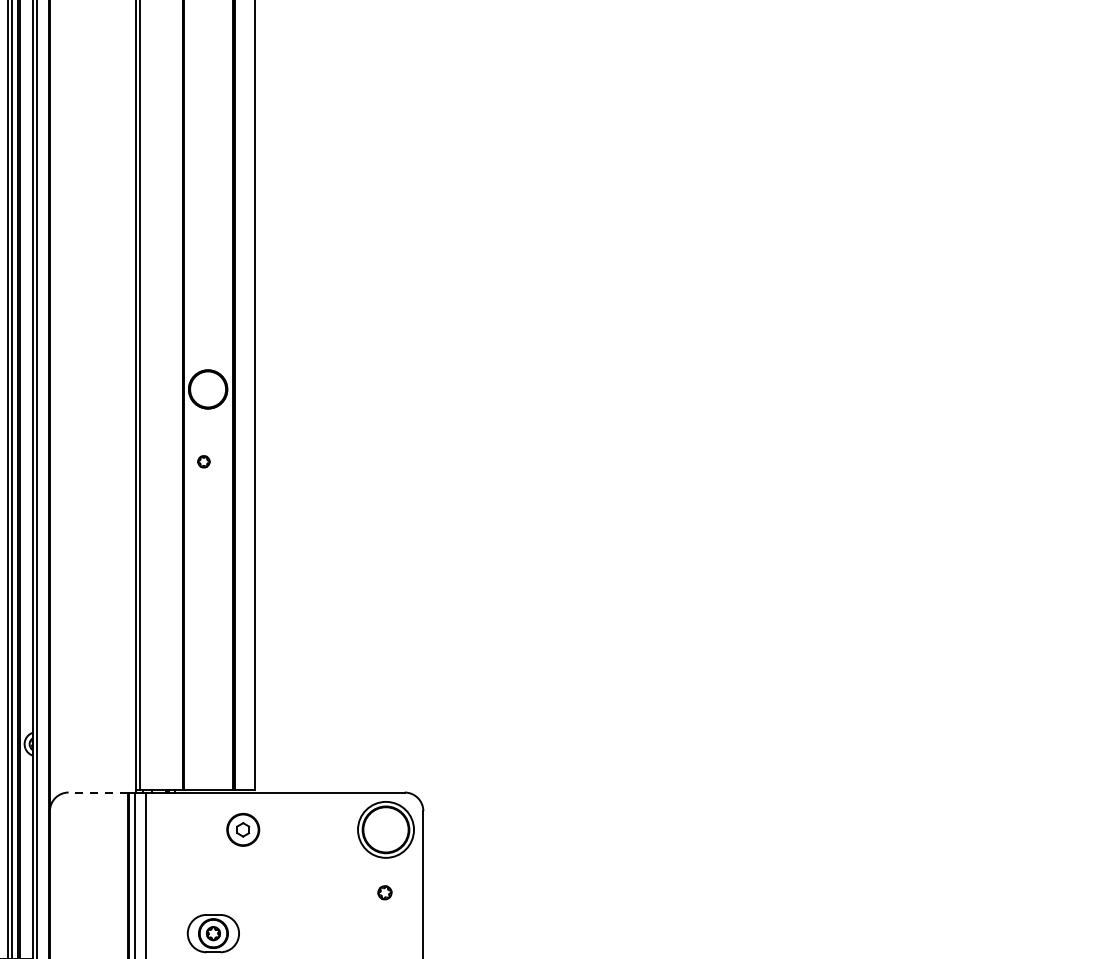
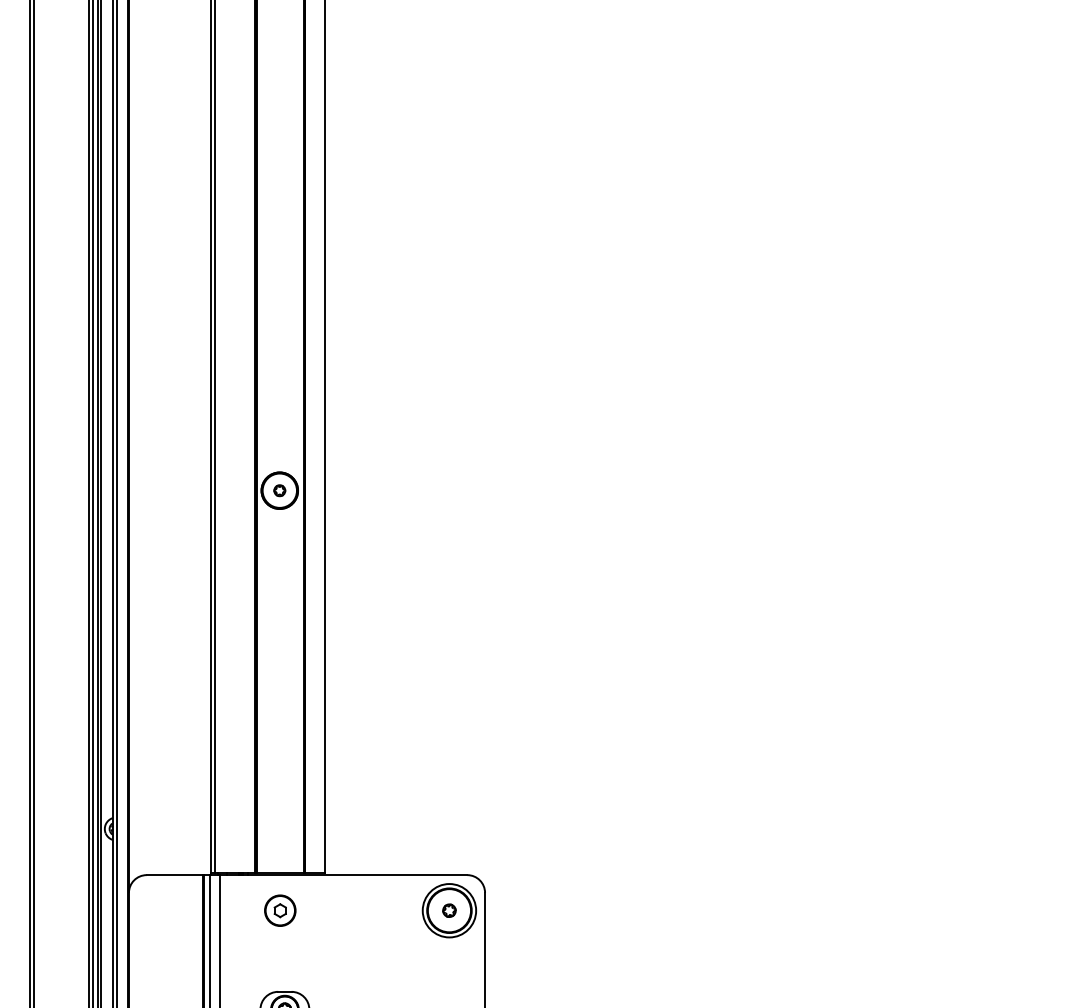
part: (203, 461) -> (279, 490), moved
line: (97, 792) -> (174, 875), dashed -> solid
part: (243, 829) -> (280, 910), moved
part: (385, 892) -> (449, 910), moved

